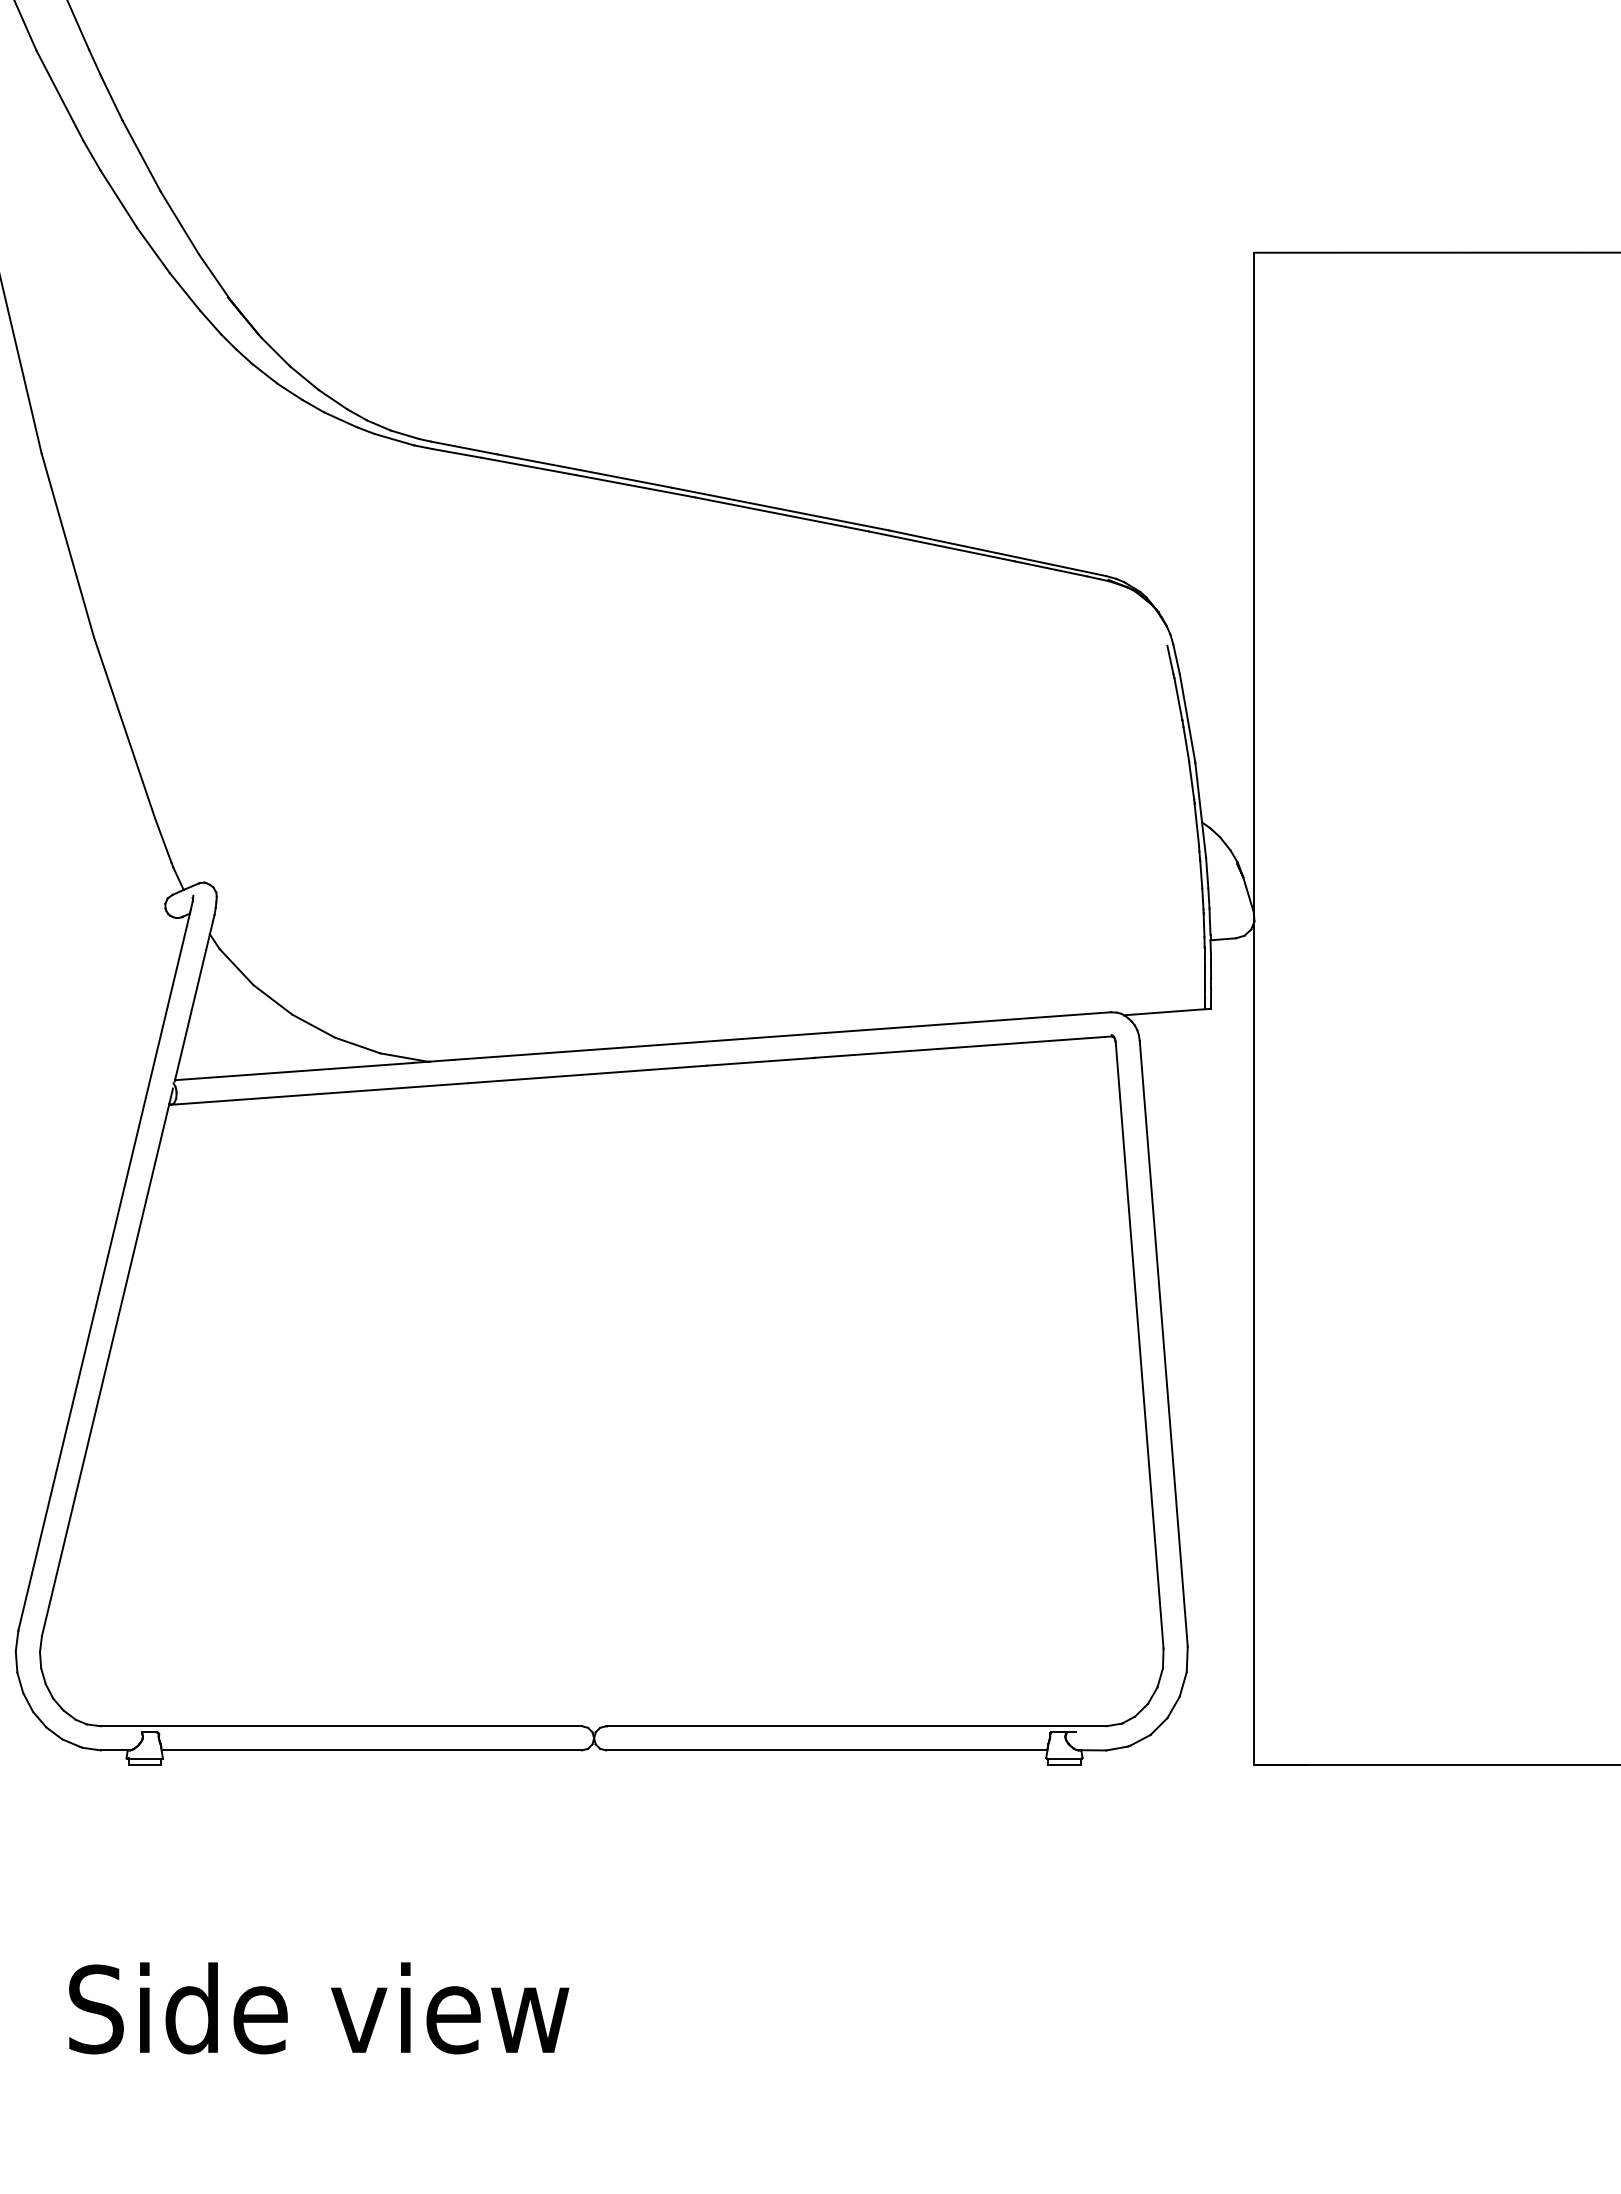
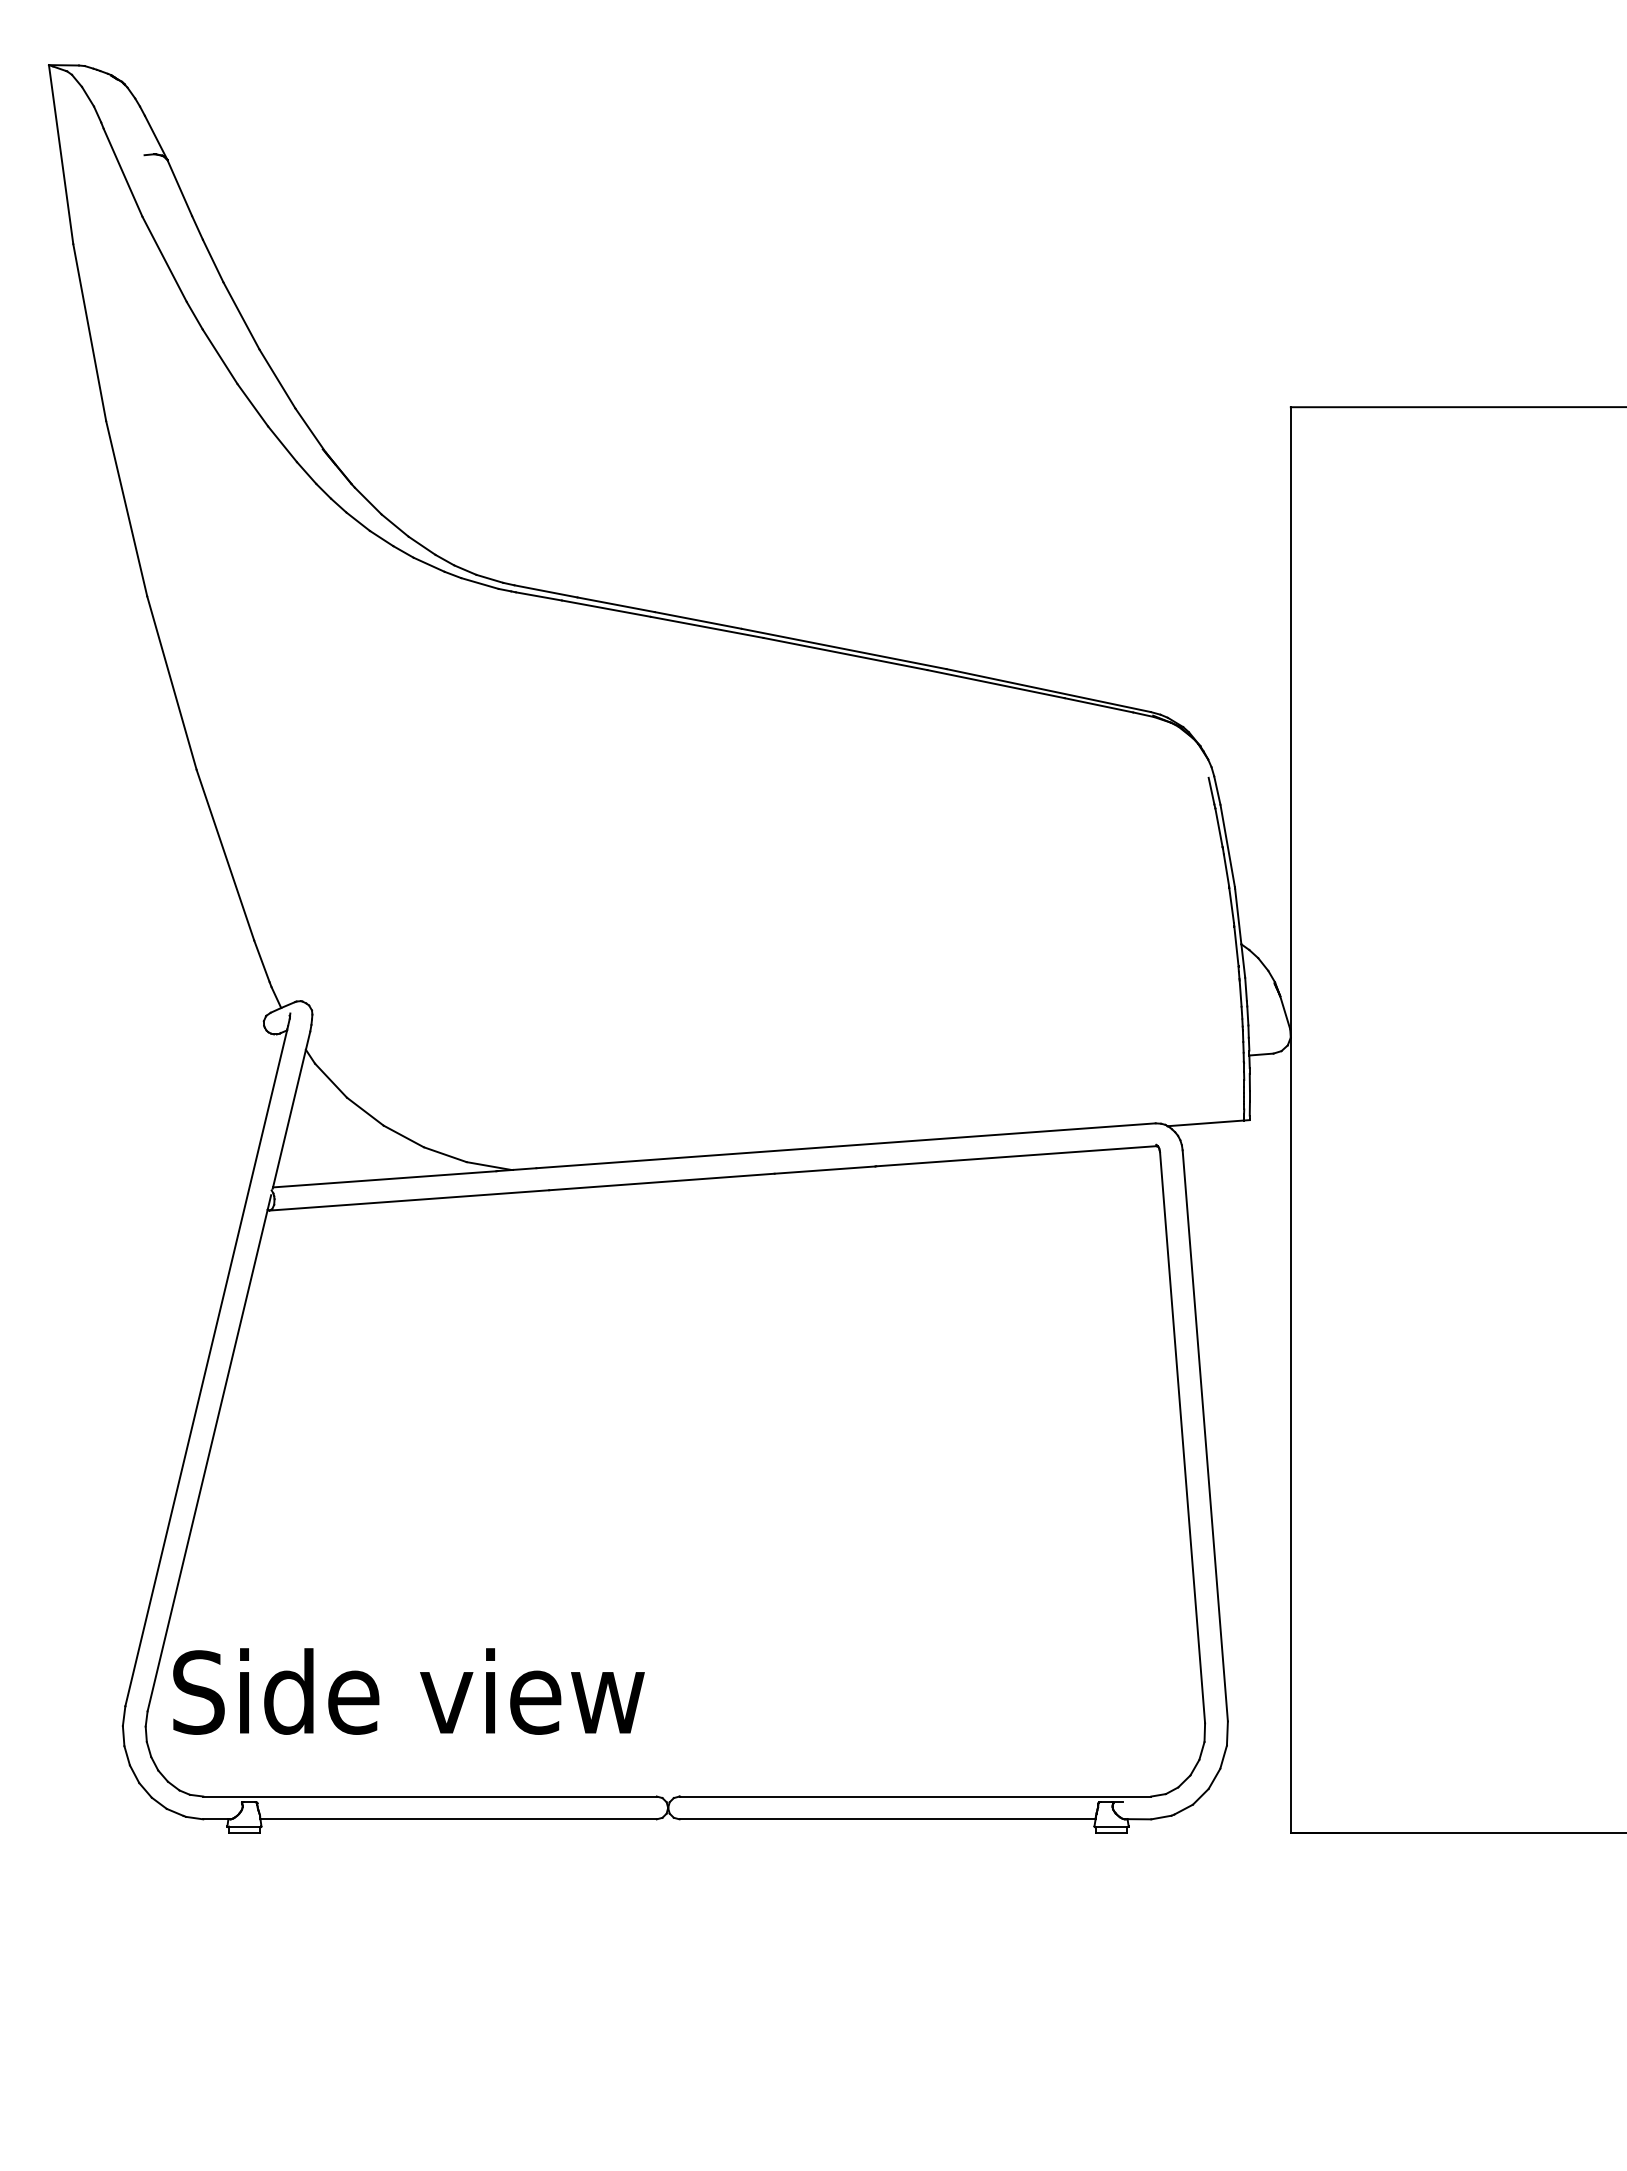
text: (318, 2008) -> (408, 1691), moved

